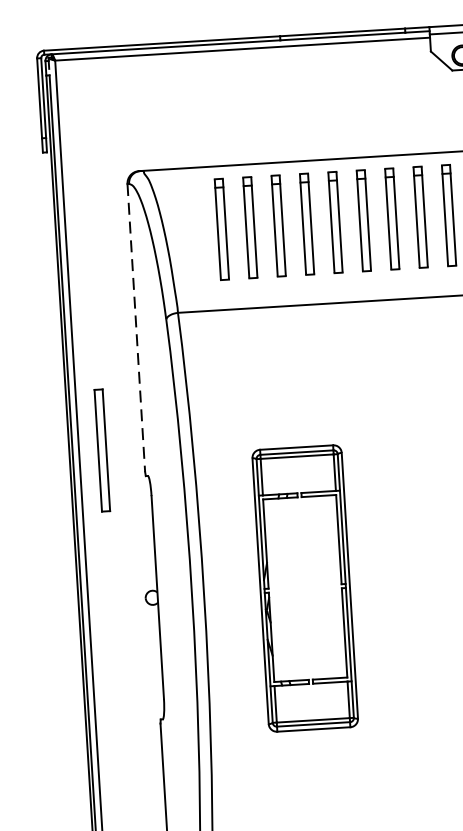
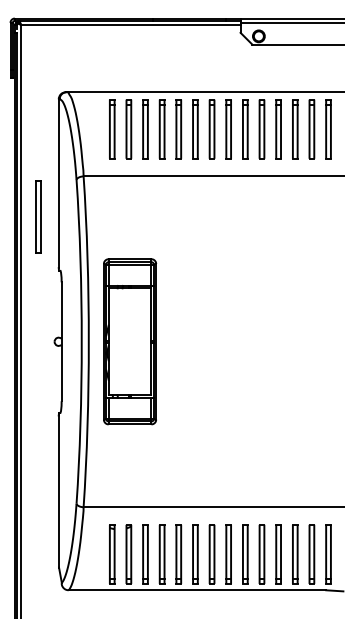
line: (135, 329) -> (58, 184), dashed -> solid
part: (102, 449) -> (38, 216), moved
part: (305, 587) -> (130, 341), moved

